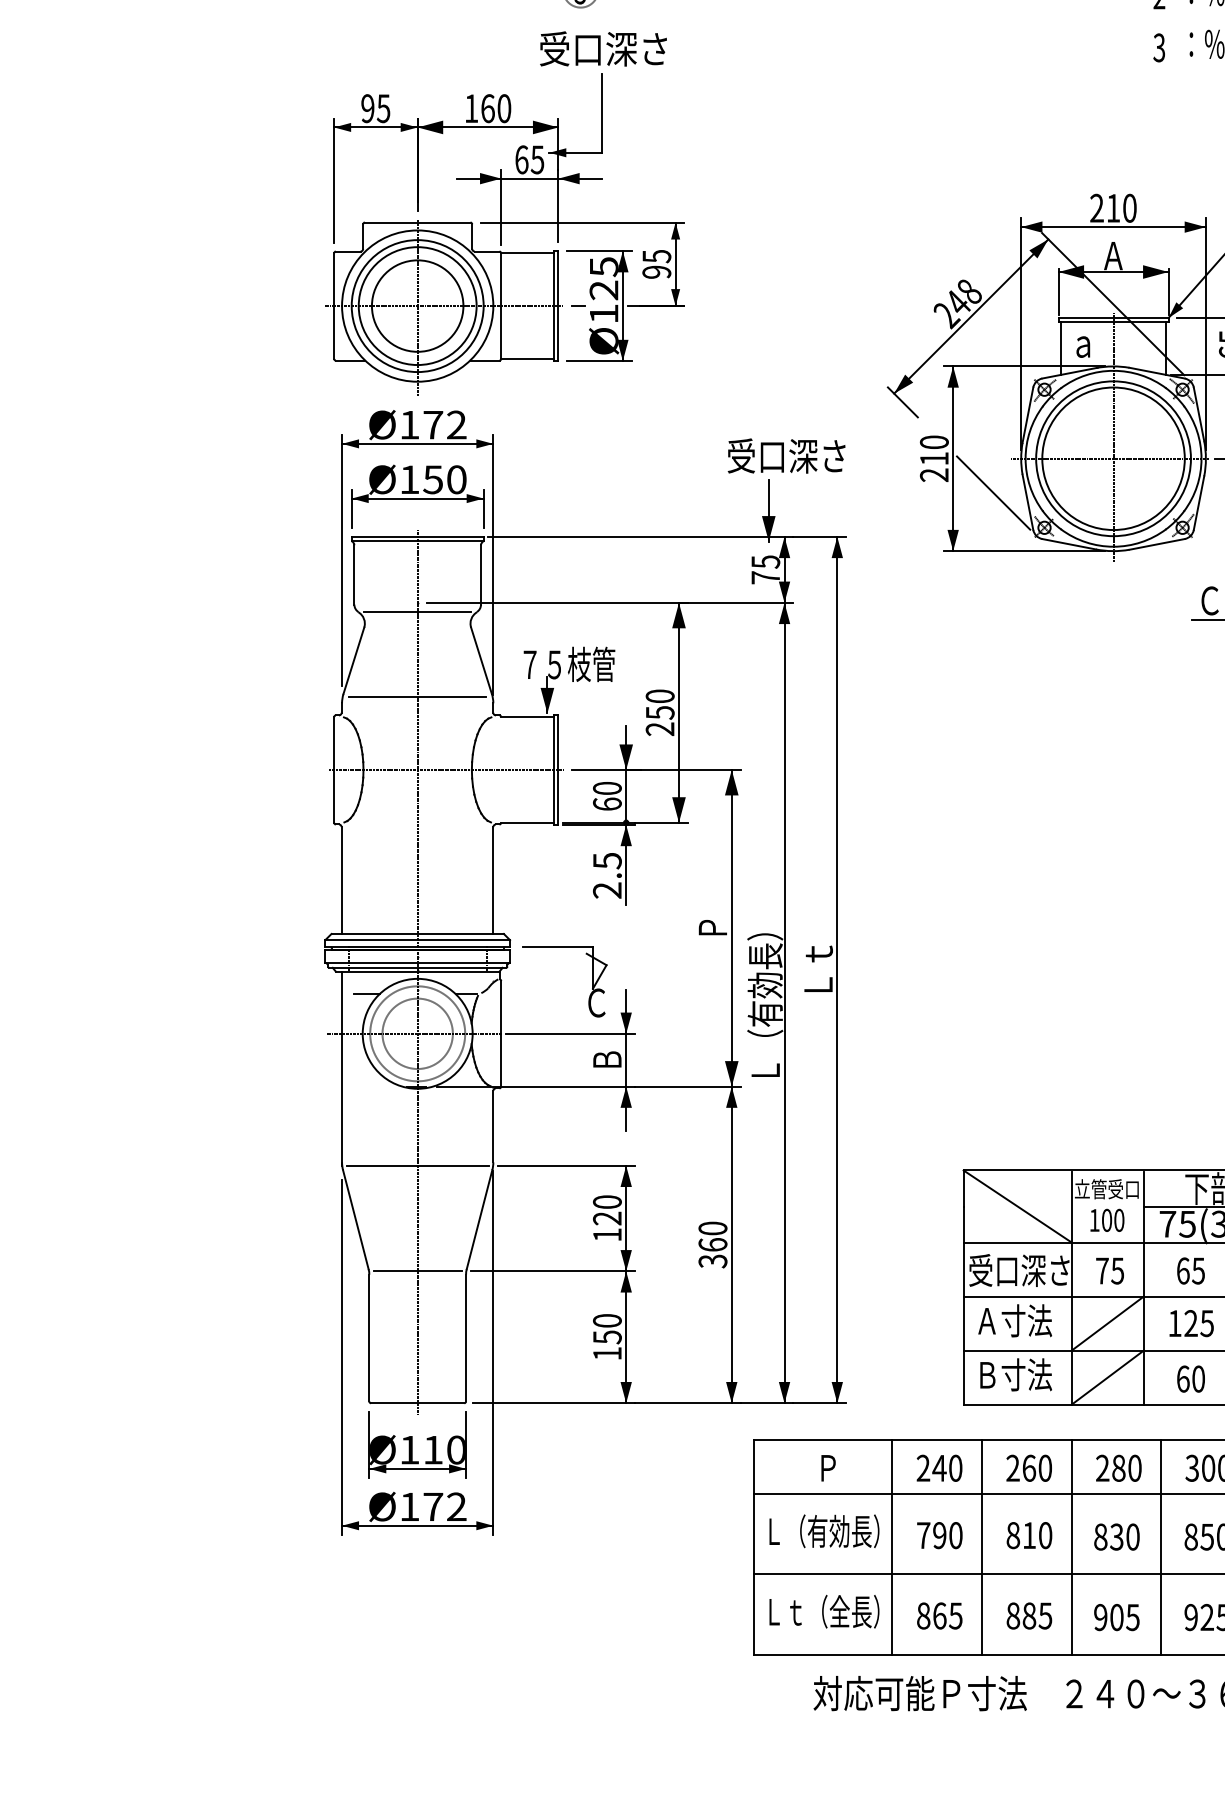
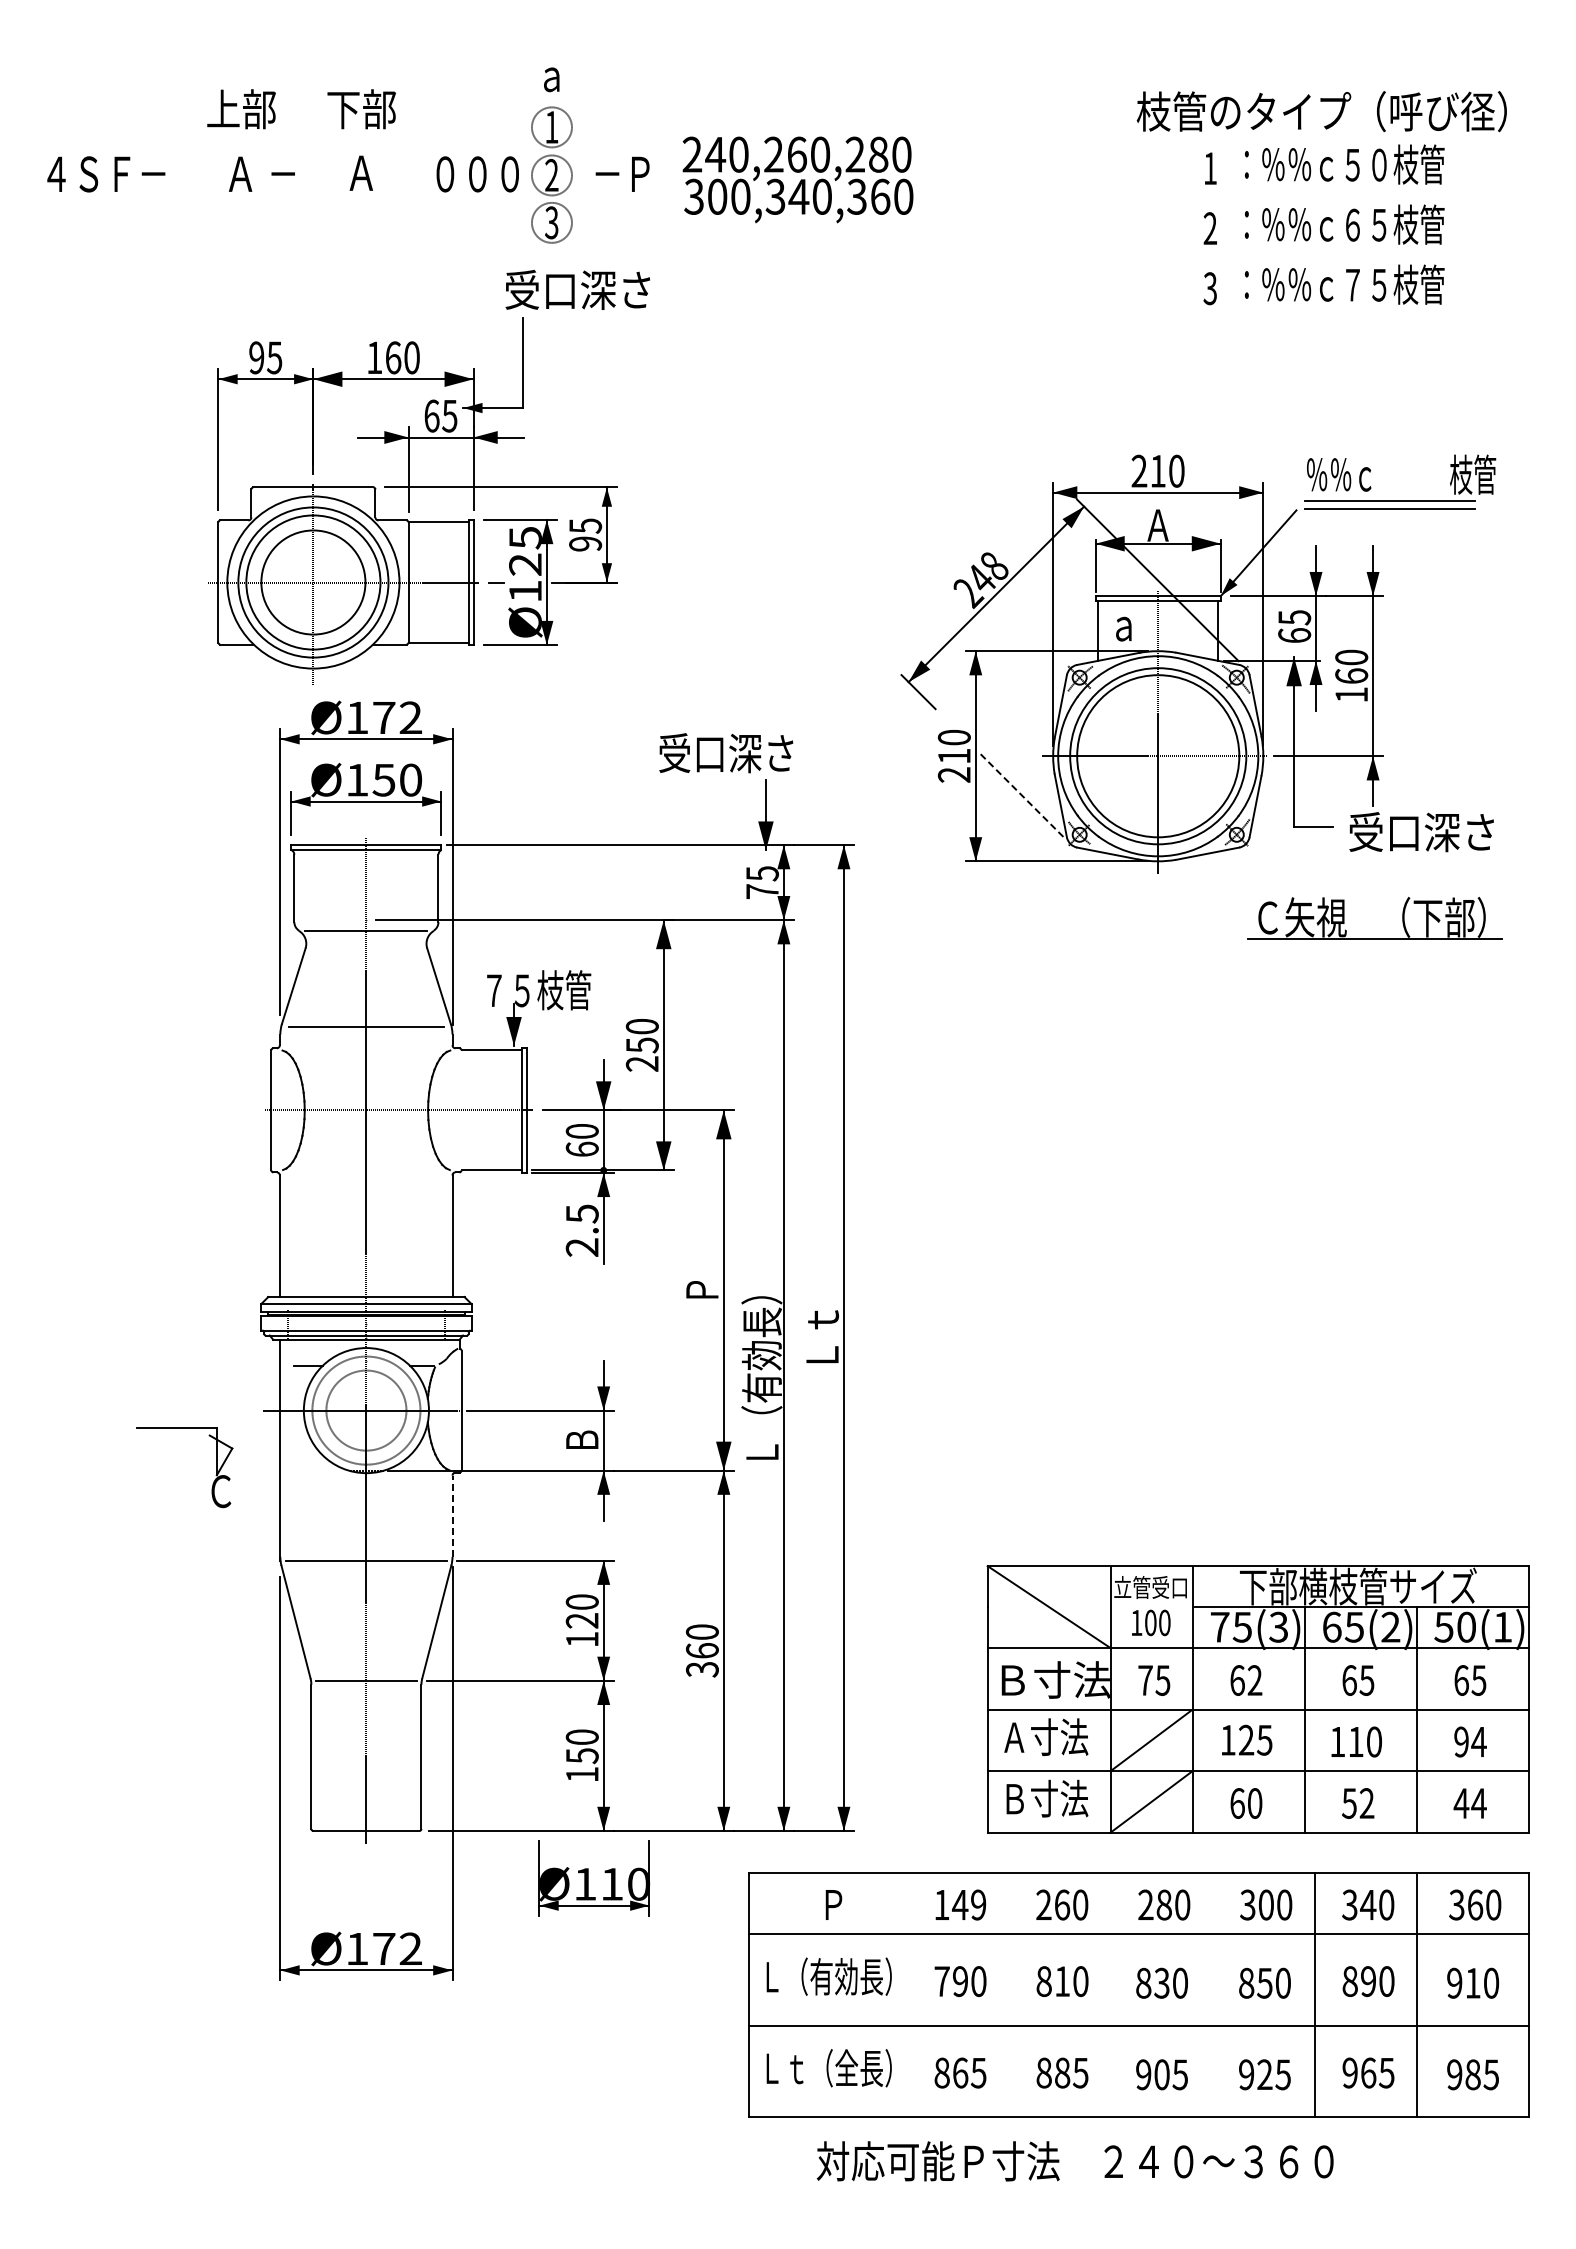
part: (504, 234) -> (412, 500), moved
text: (786, 456) -> (726, 753), moved
line: (993, 493) -> (1021, 795), solid -> dashed
part: (592, 981) -> (216, 1467), moved
line: (493, 1126) -> (452, 1516), solid -> dashed
text: (1019, 1270) -> (1051, 1679), 受口深さ -> Ｂ寸法
text: (1198, 1271) -> (1254, 1680), 65 -> 62
part: (416, 1445) -> (593, 1878), moved
text: (939, 1467) -> (960, 1904), 240 -> 149
line: (892, 1546) -> (906, 1994), removed
line: (981, 1546) -> (1008, 1994), removed
line: (1071, 1546) -> (1110, 1994), removed
line: (1161, 1546) -> (1212, 1994), removed

